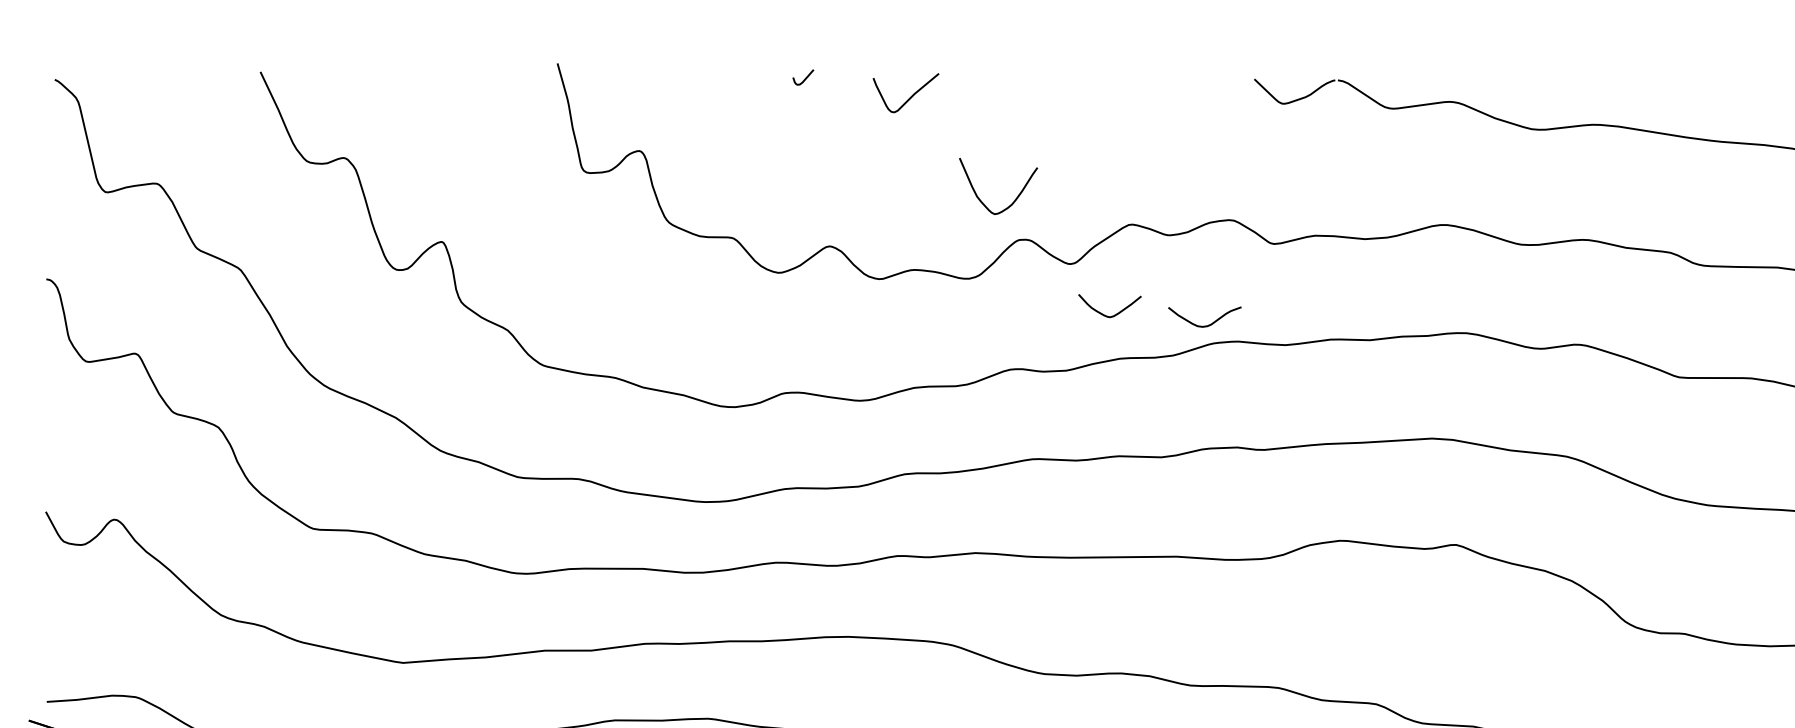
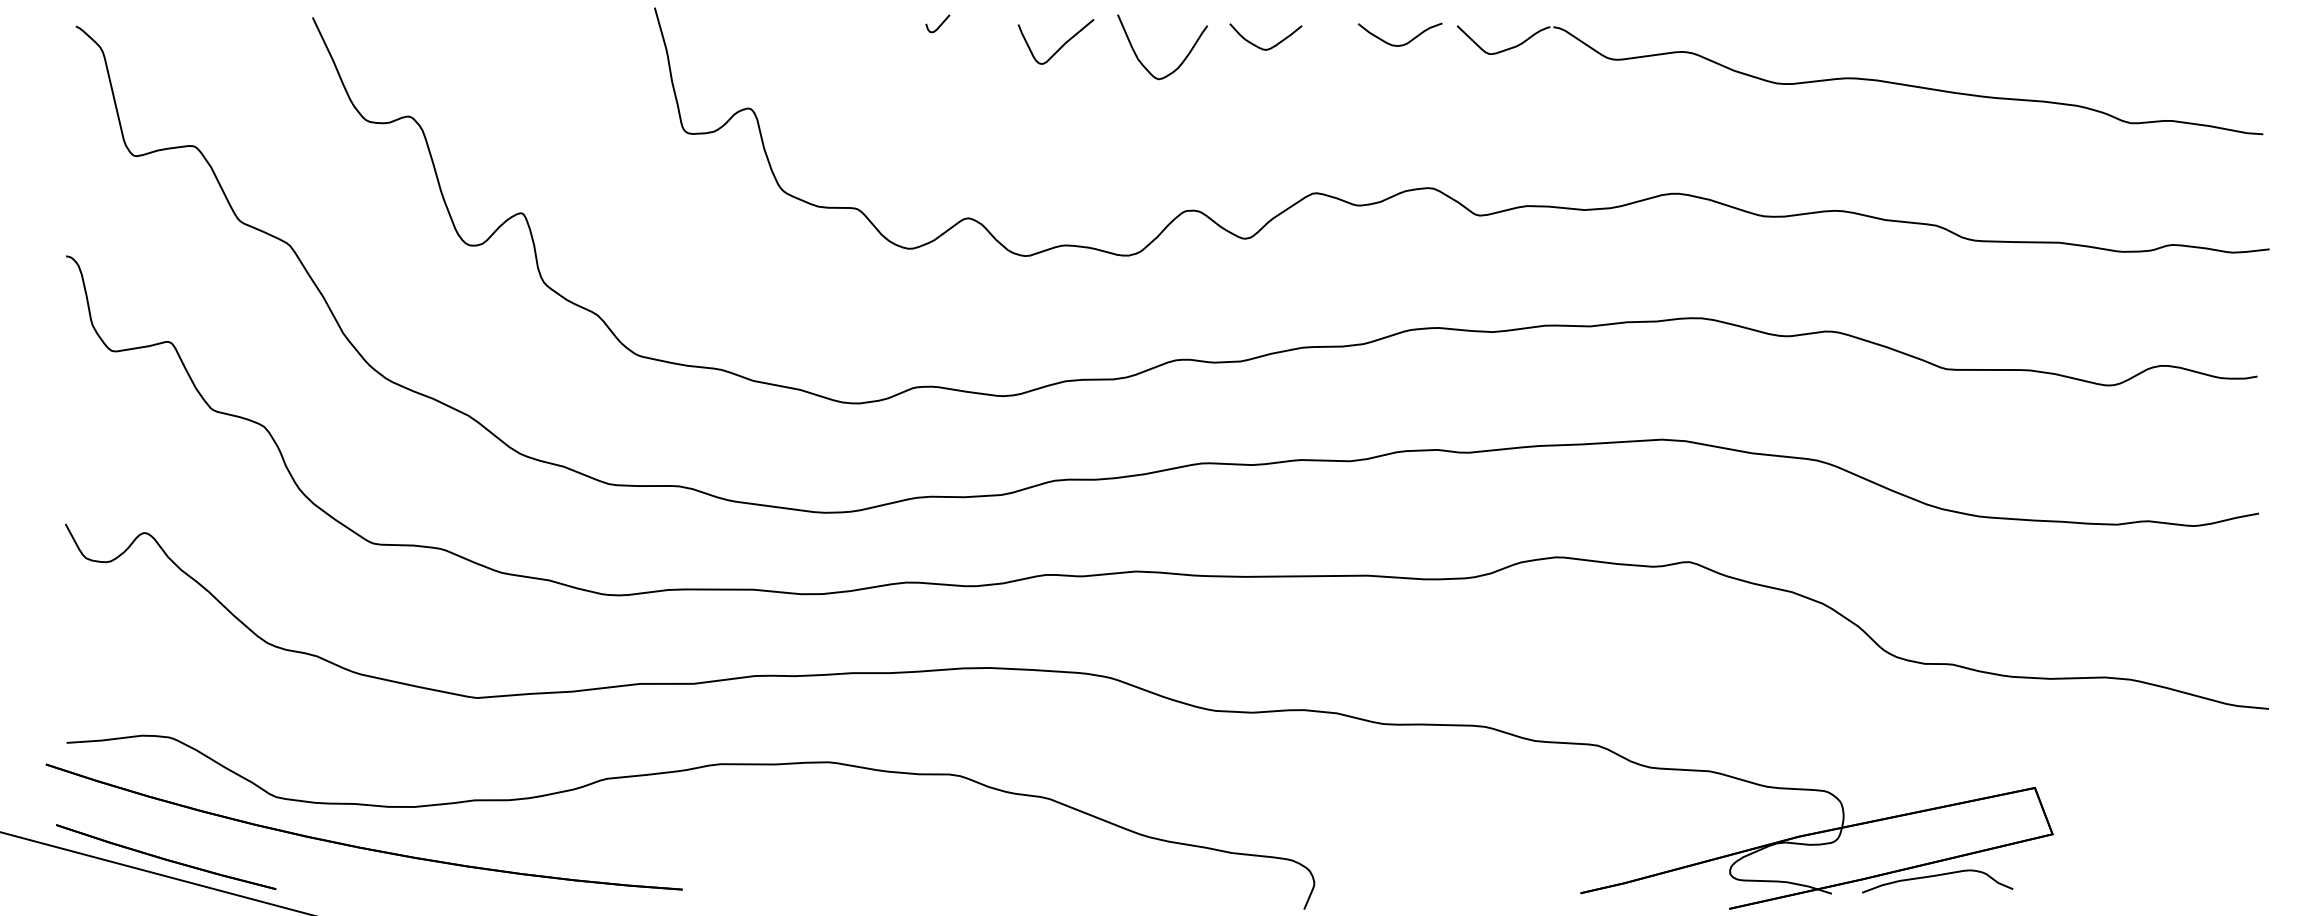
curve: (1013, 201) -> (1179, 64), moved
curve: (1106, 315) -> (1261, 47), moved
curve: (1208, 324) -> (1404, 43), moved

